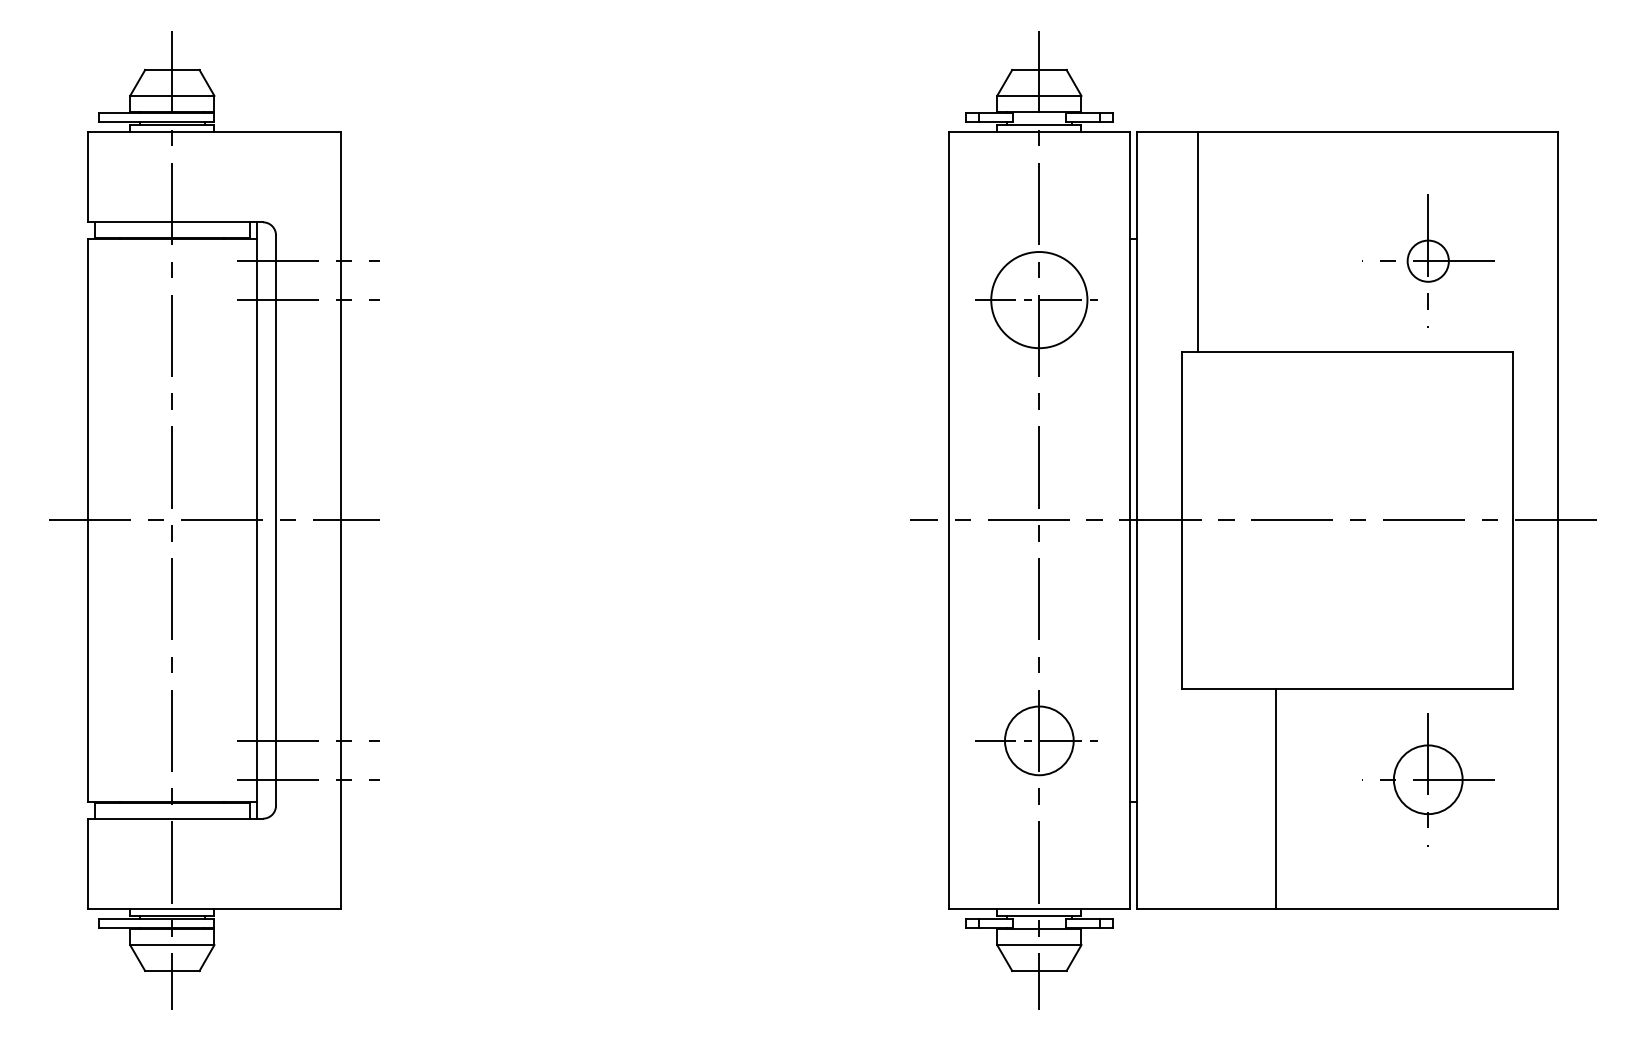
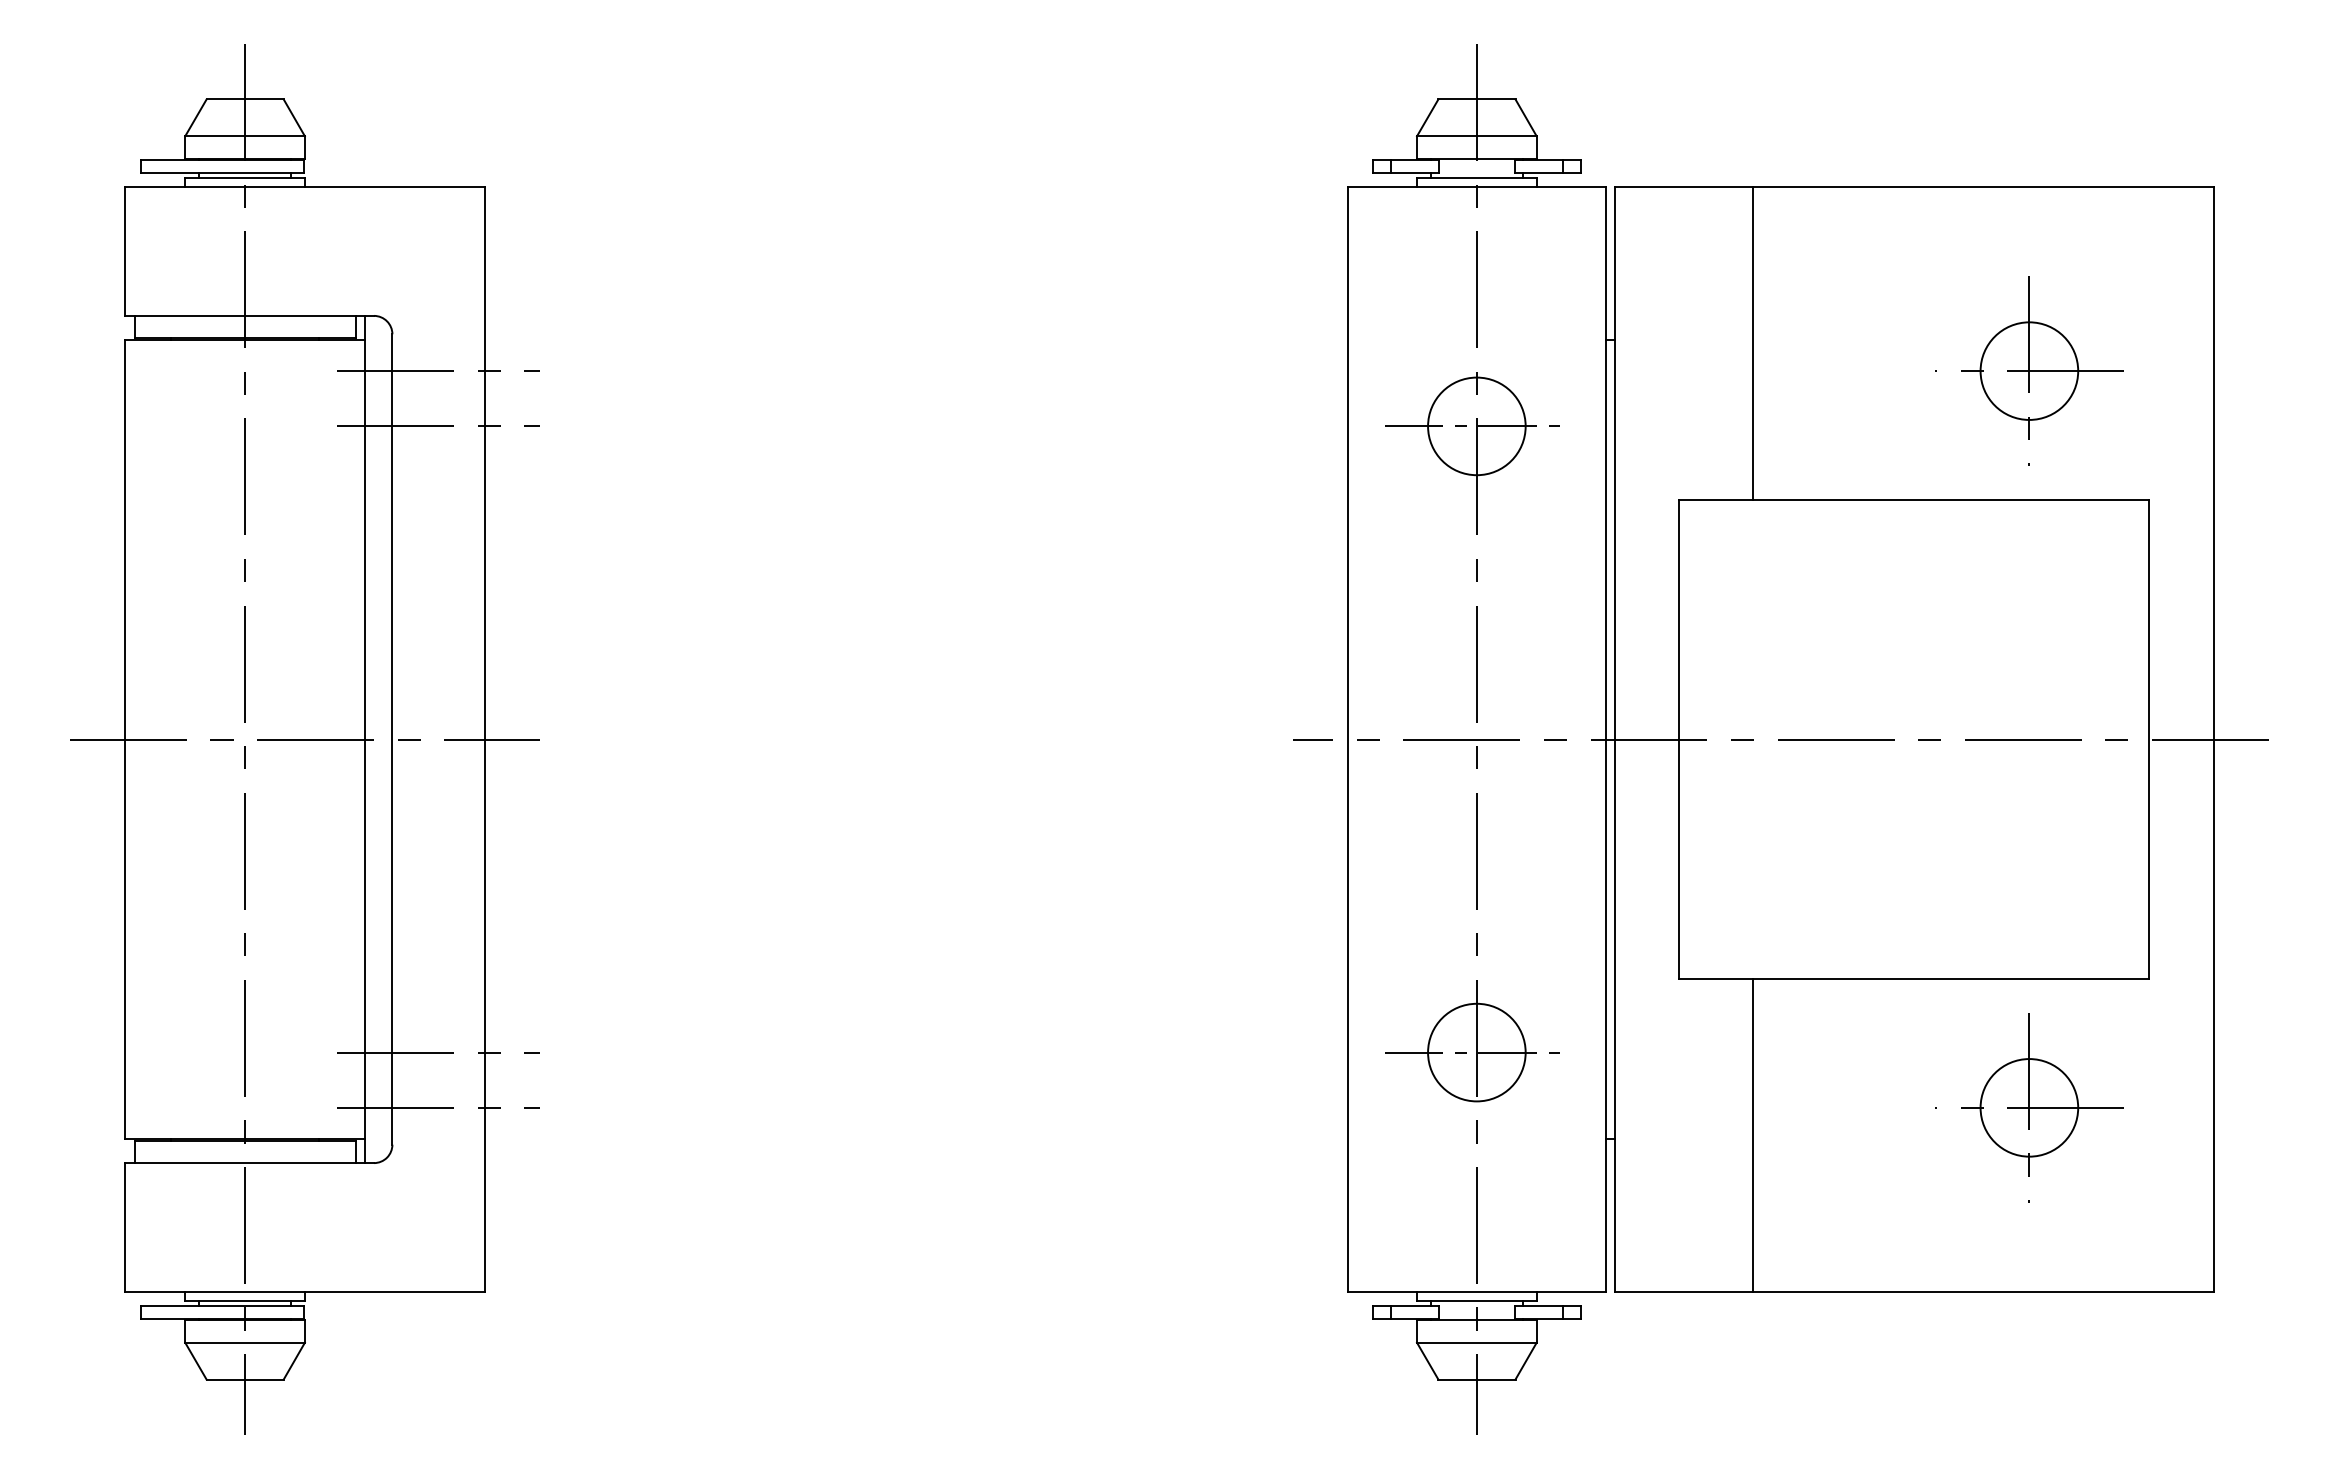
line: (1198, 241) -> (1753, 343), moved
circle: (1428, 260) -> (2029, 370), size x1.67
circle: (1039, 300) -> (1476, 426), size x0.71
line: (1276, 799) -> (1753, 1135), moved

